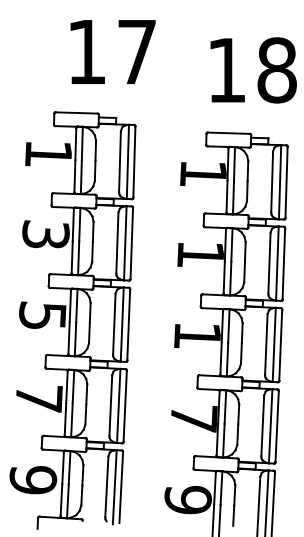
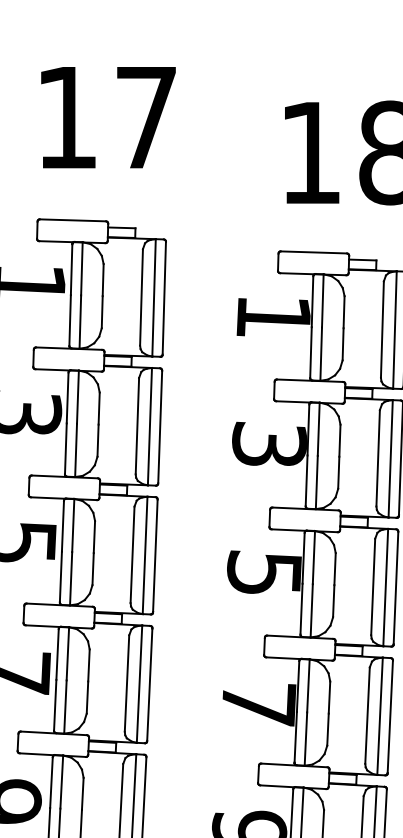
text: (112, 51) -> (107, 116), moved
text: (200, 254) -> (268, 444), 1 -> 3
text: (197, 334) -> (264, 571), 1 -> 5

